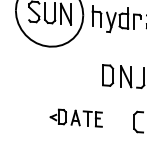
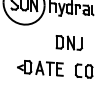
part: (76, 118) -> (40, 68), size x1.43

